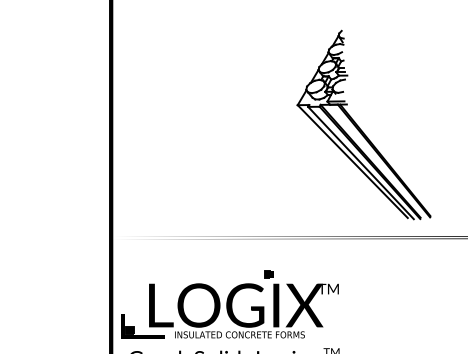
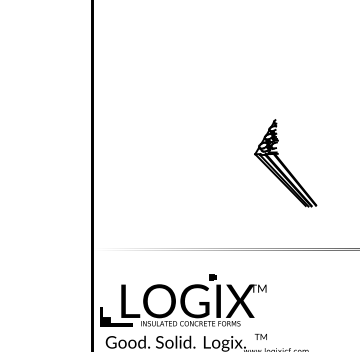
part: (363, 125) -> (285, 163), size x0.6

